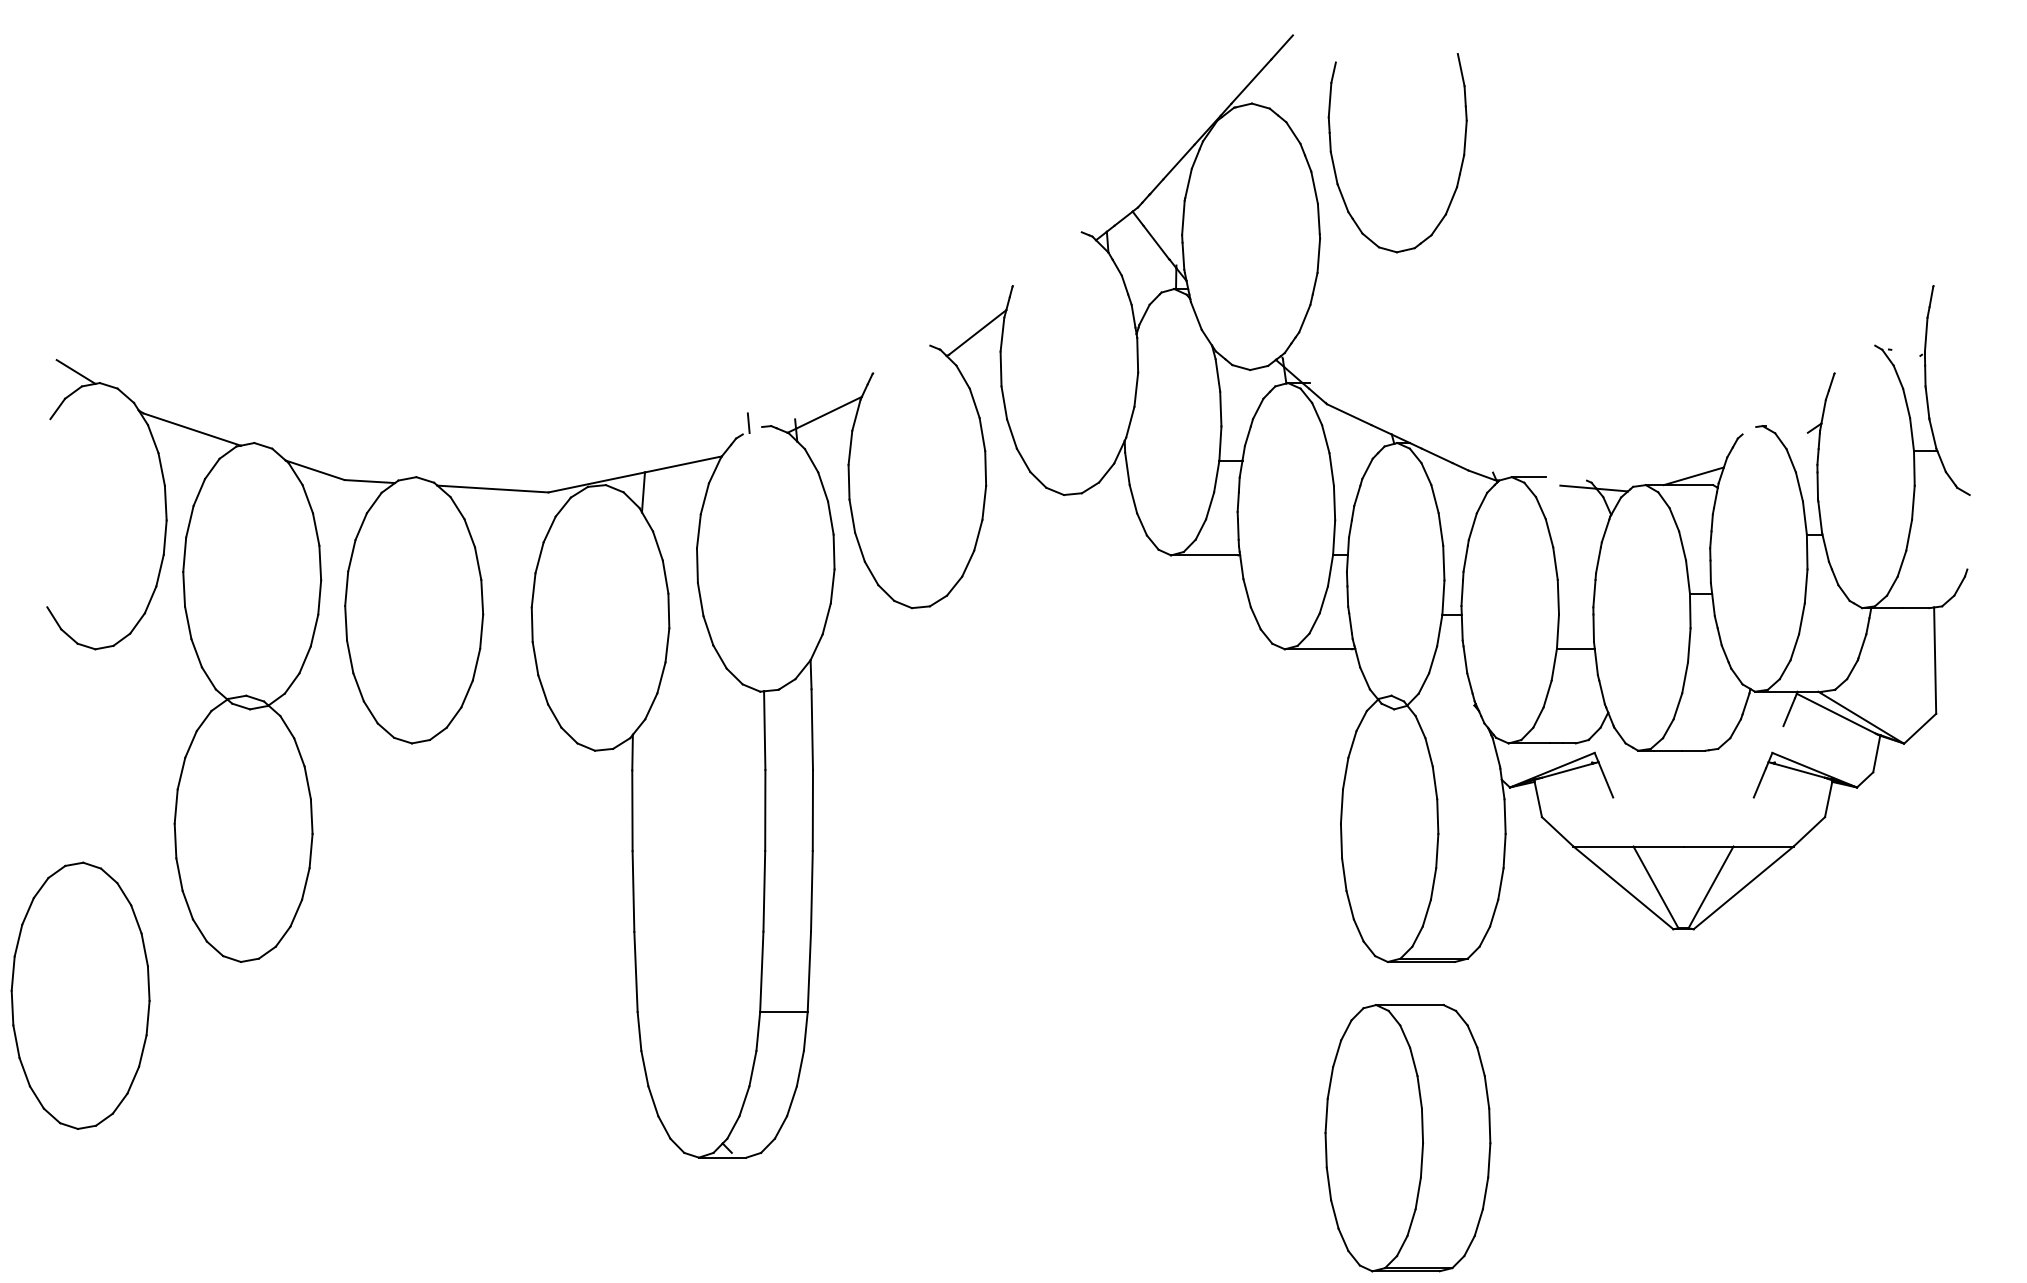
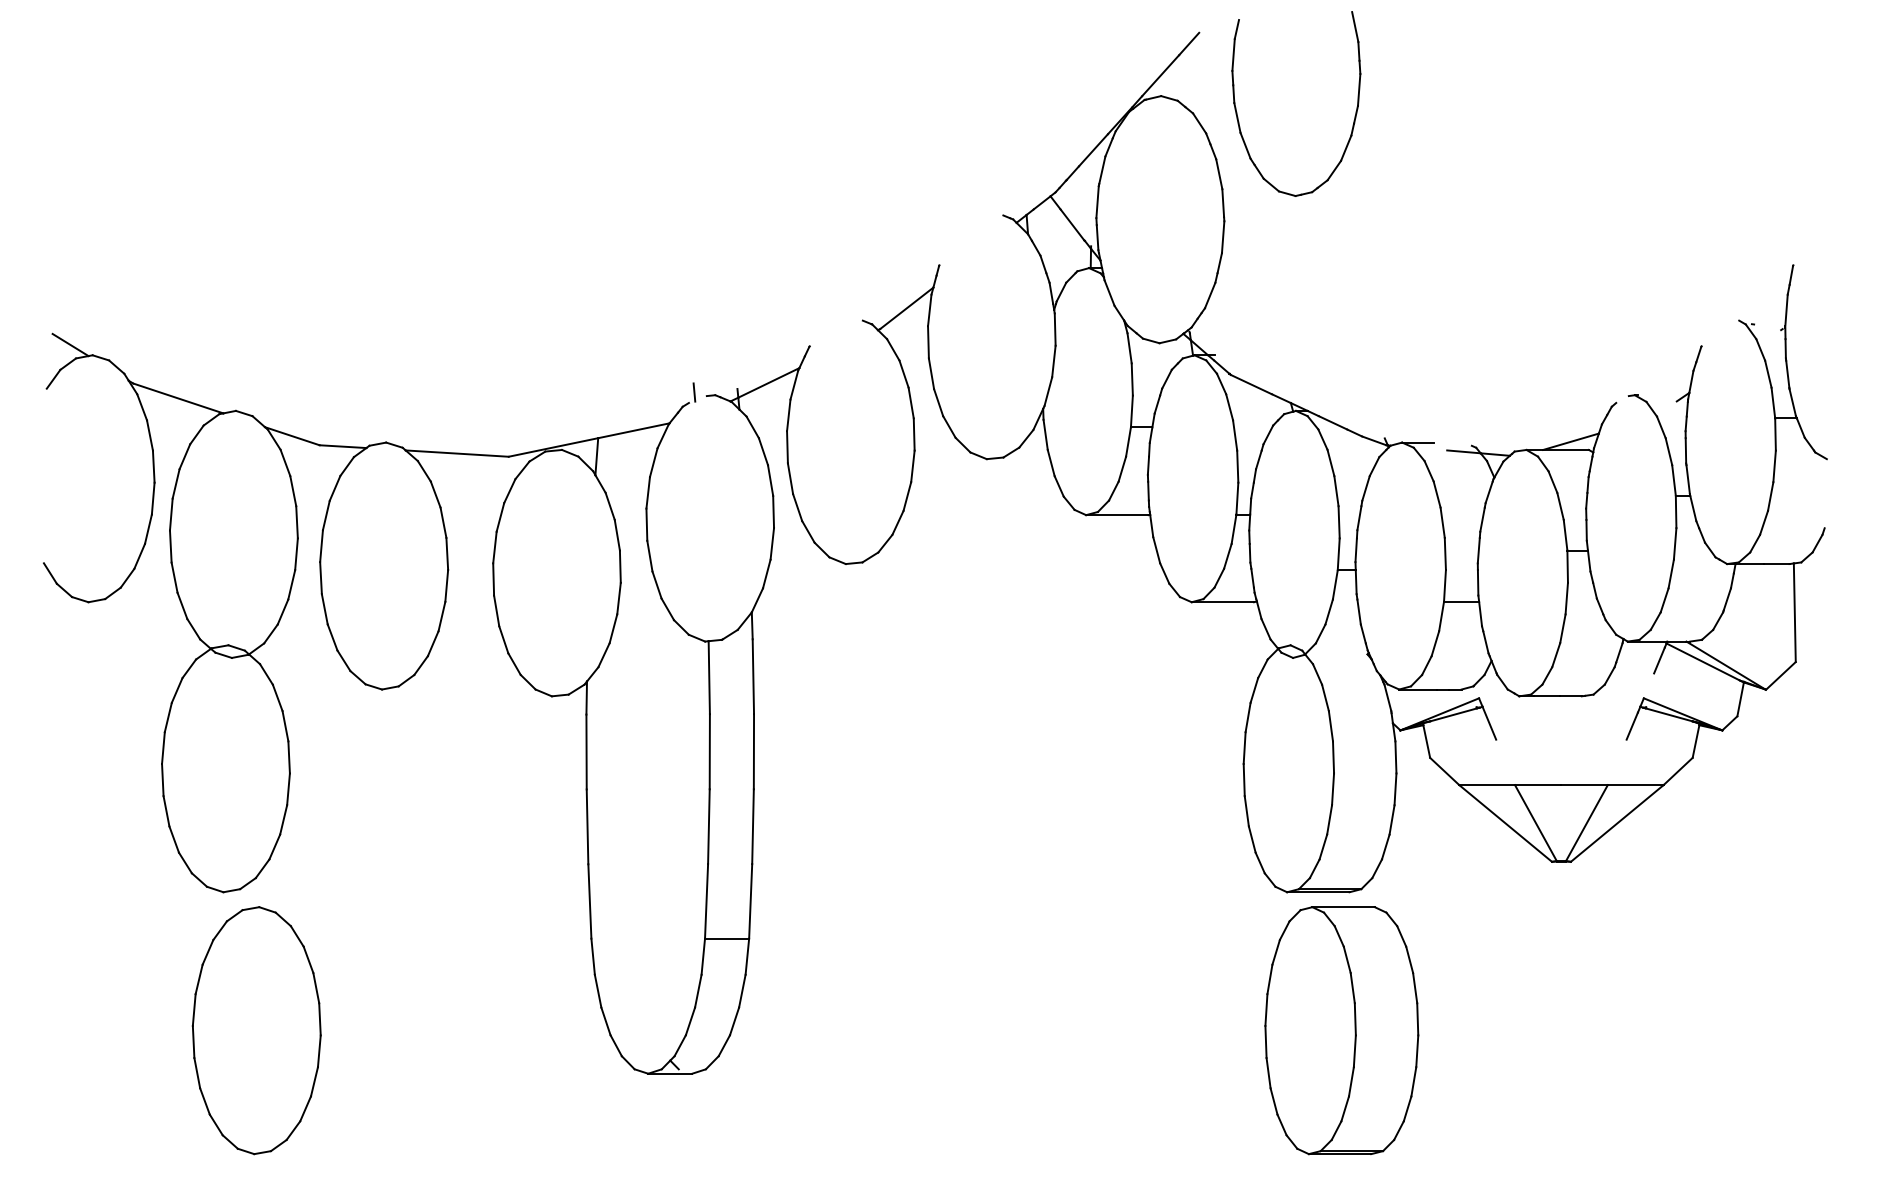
part: (1460, 166) -> (1354, 116), moved
part: (80, 995) -> (256, 1030), moved
part: (1407, 1138) -> (1341, 1030), moved

